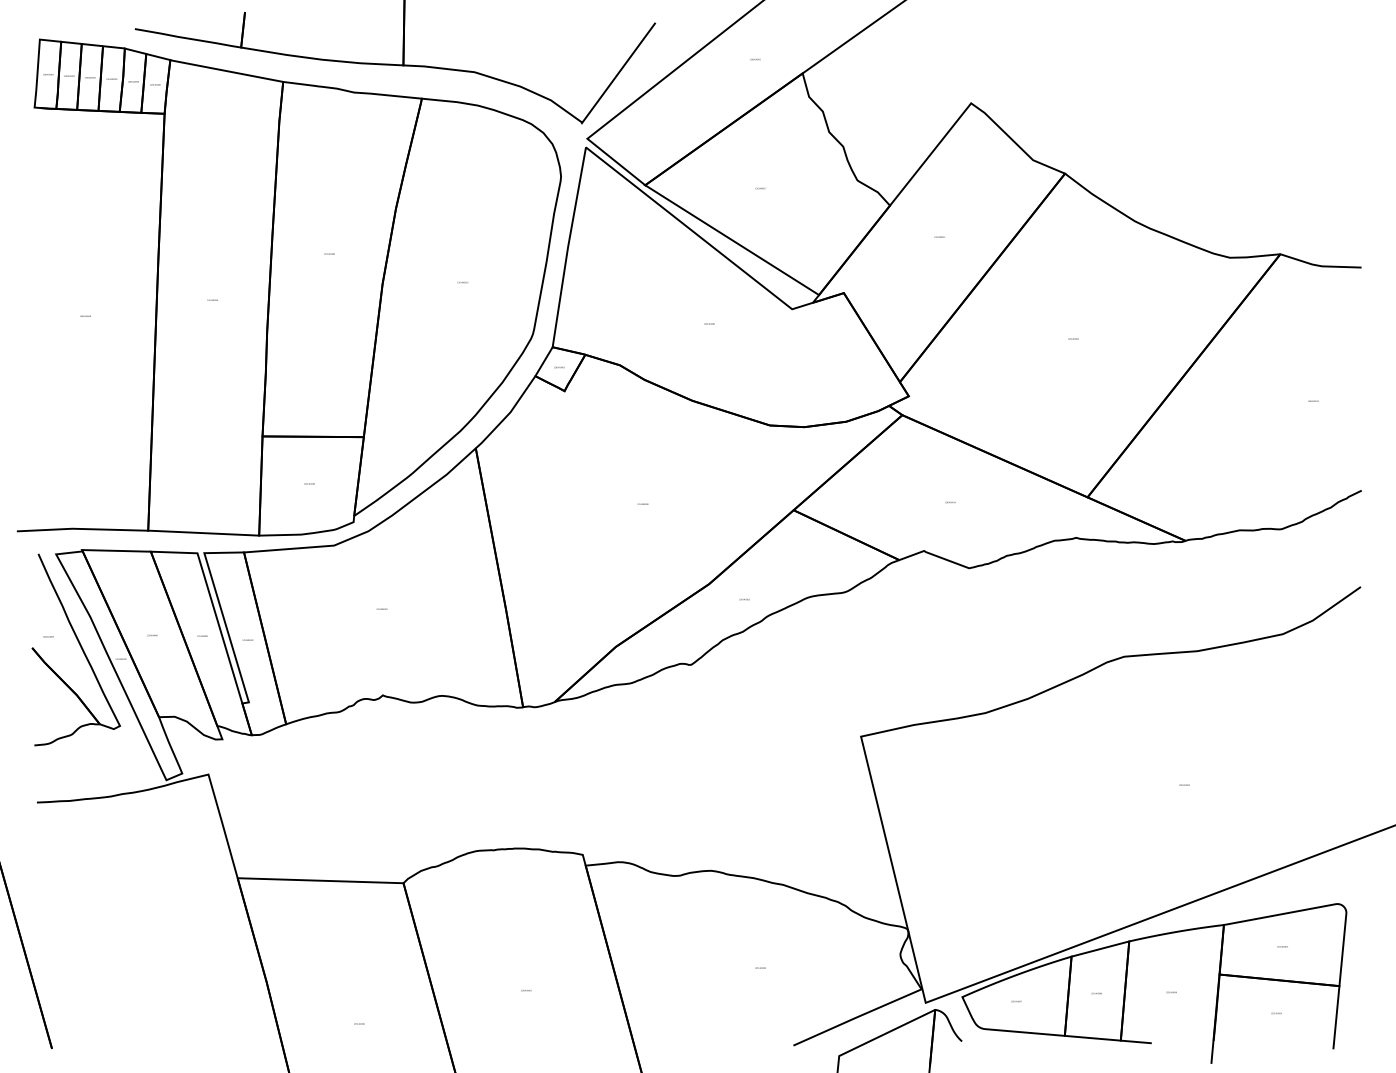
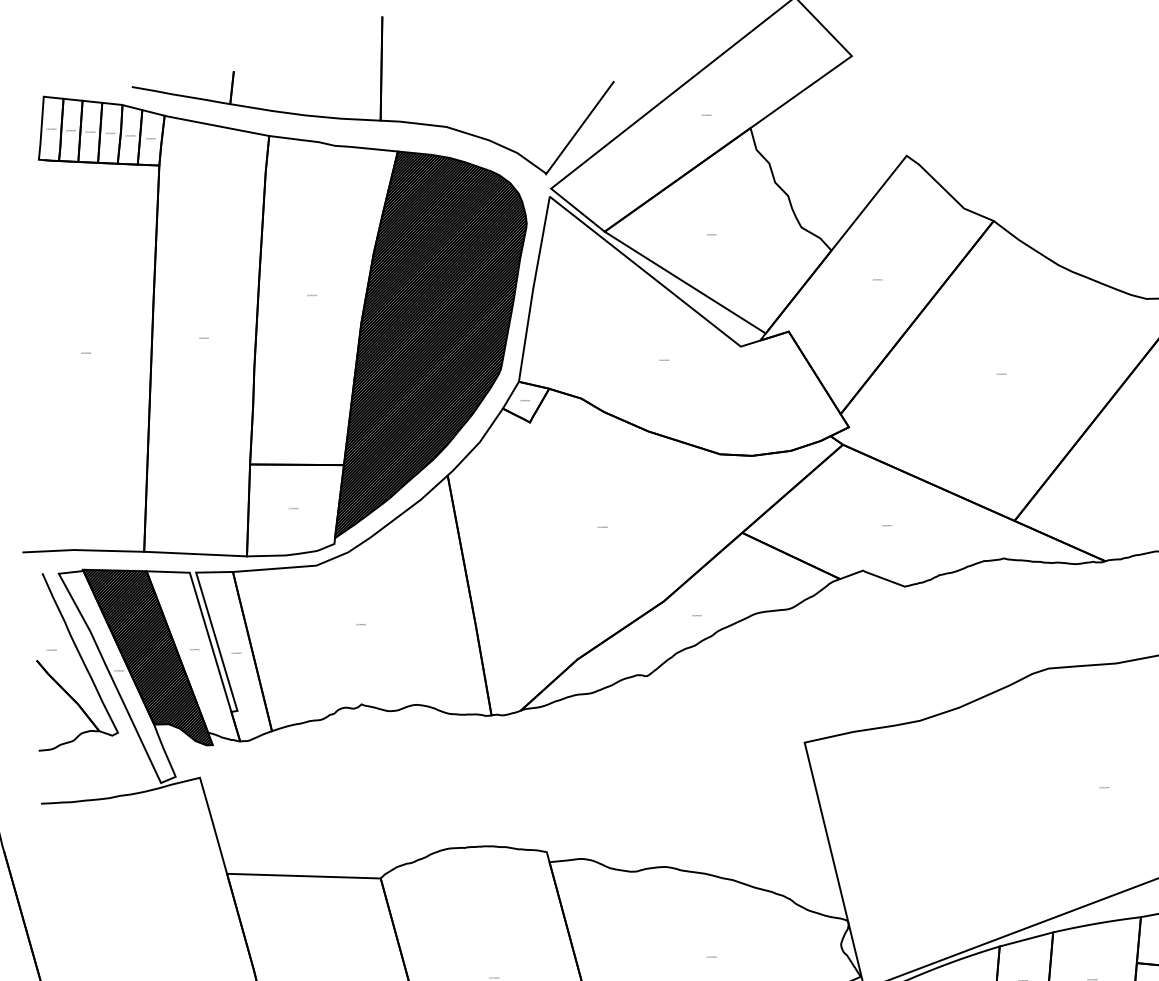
hatch: (457, 306) -> (430, 344), added
hatch: (152, 644) -> (148, 657), added

